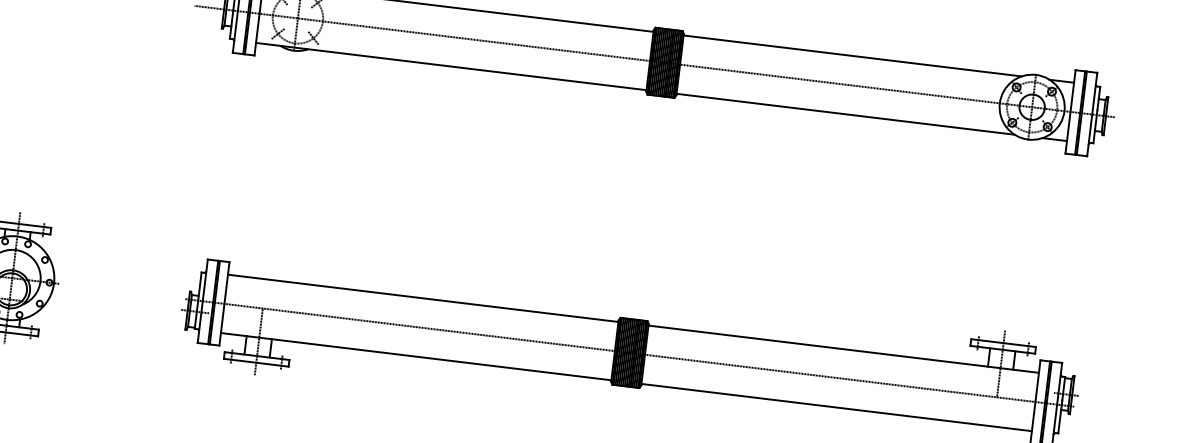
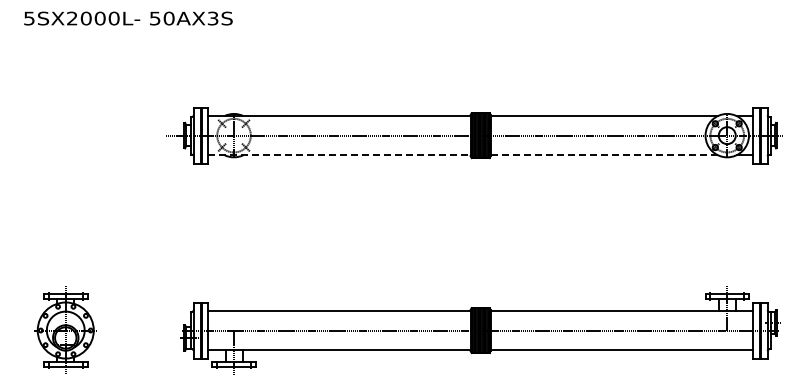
line: (451, 66) -> (339, 155), solid -> dashed
line: (845, 114) -> (604, 155), solid -> dashed

